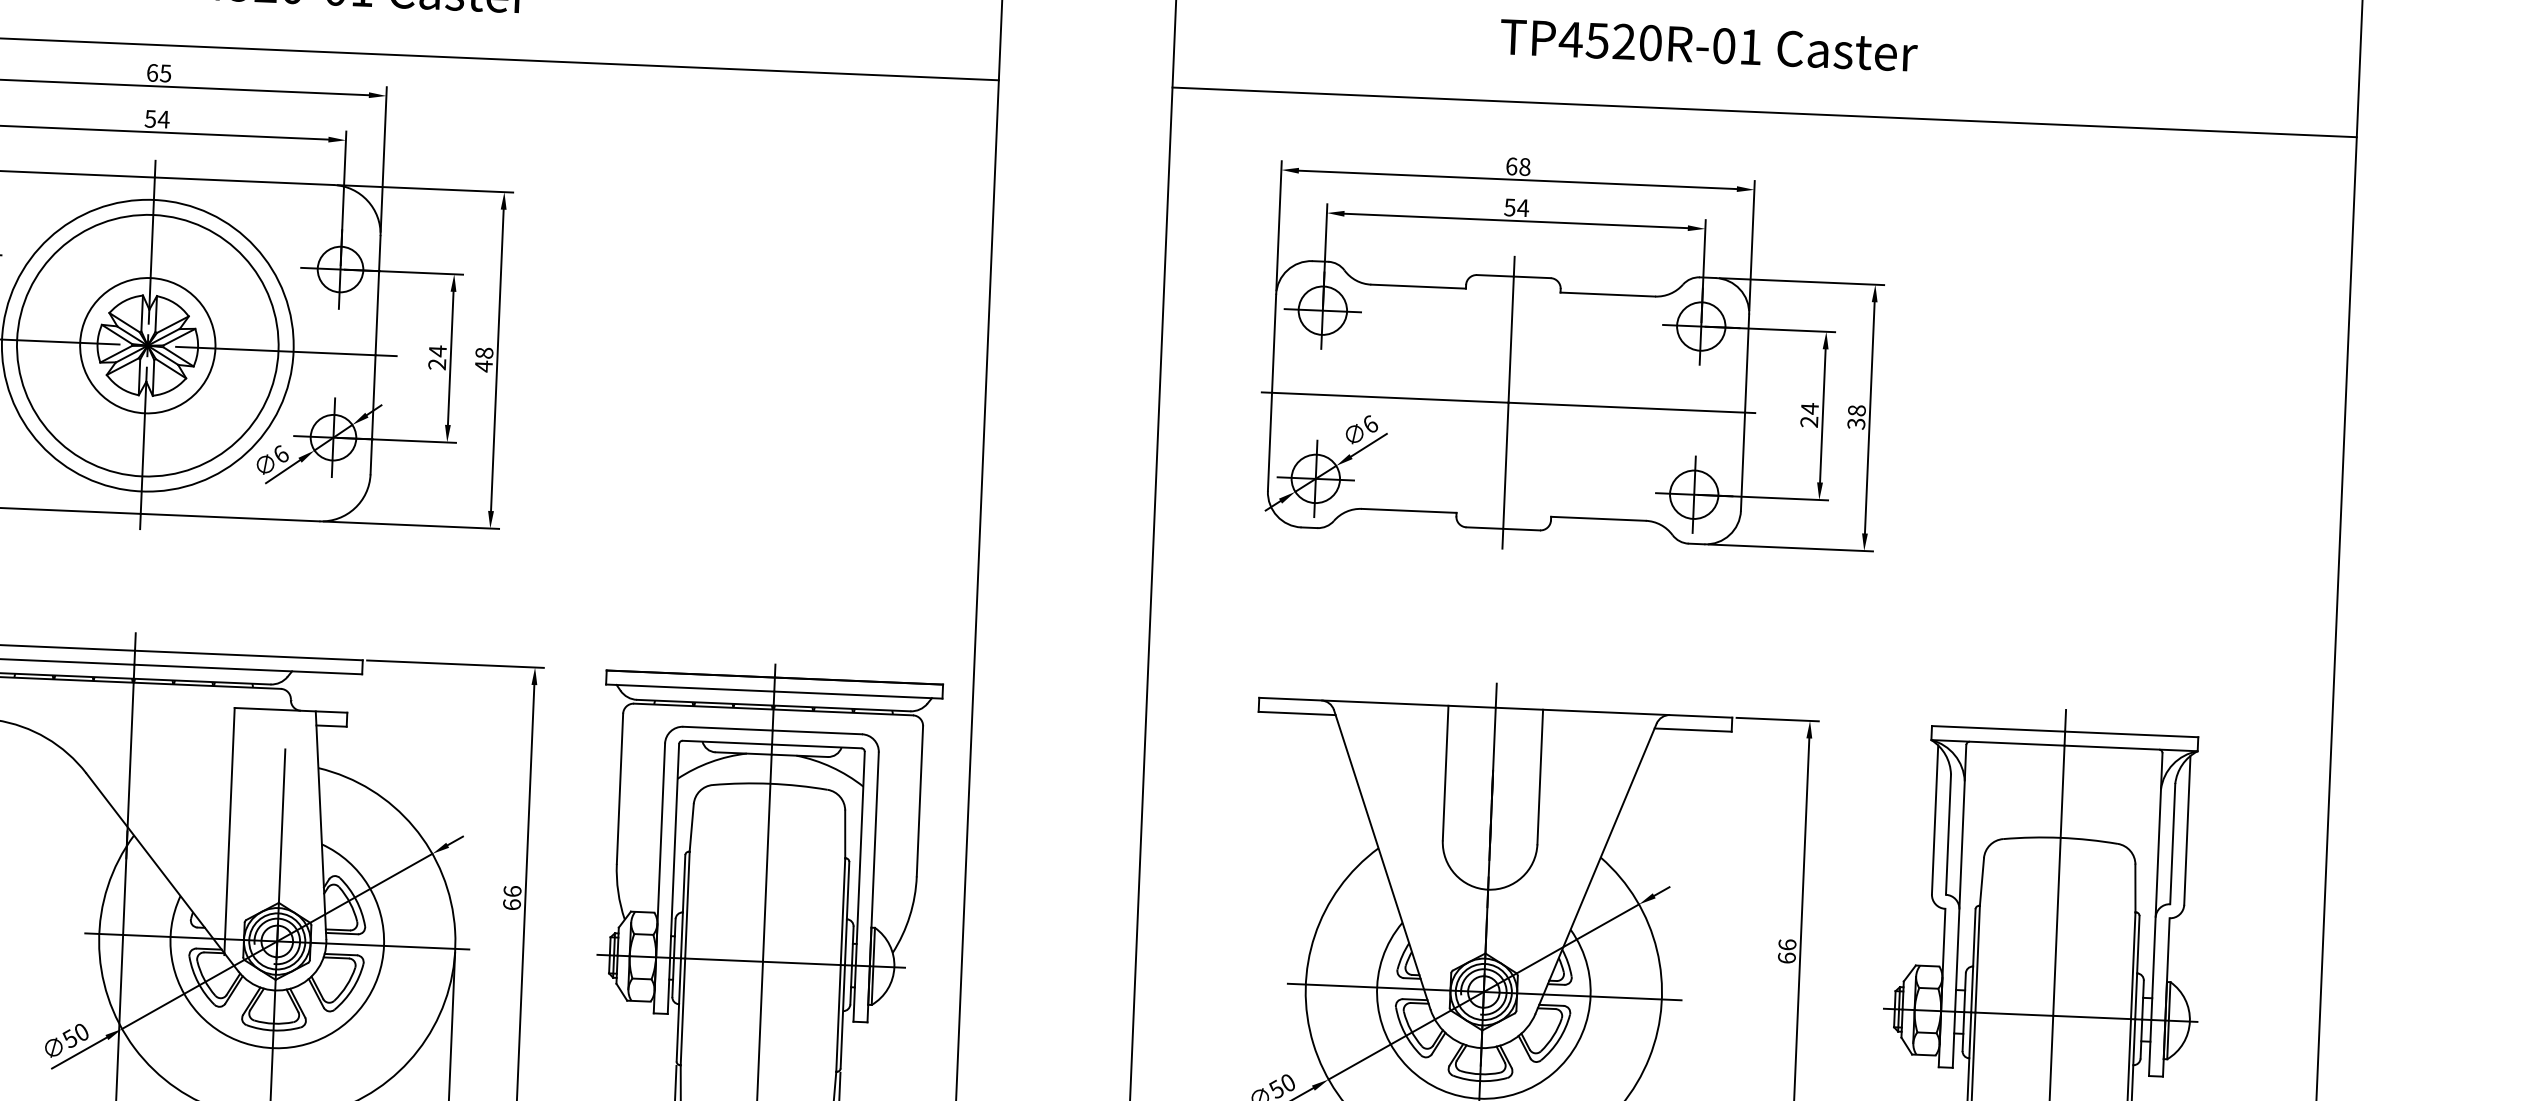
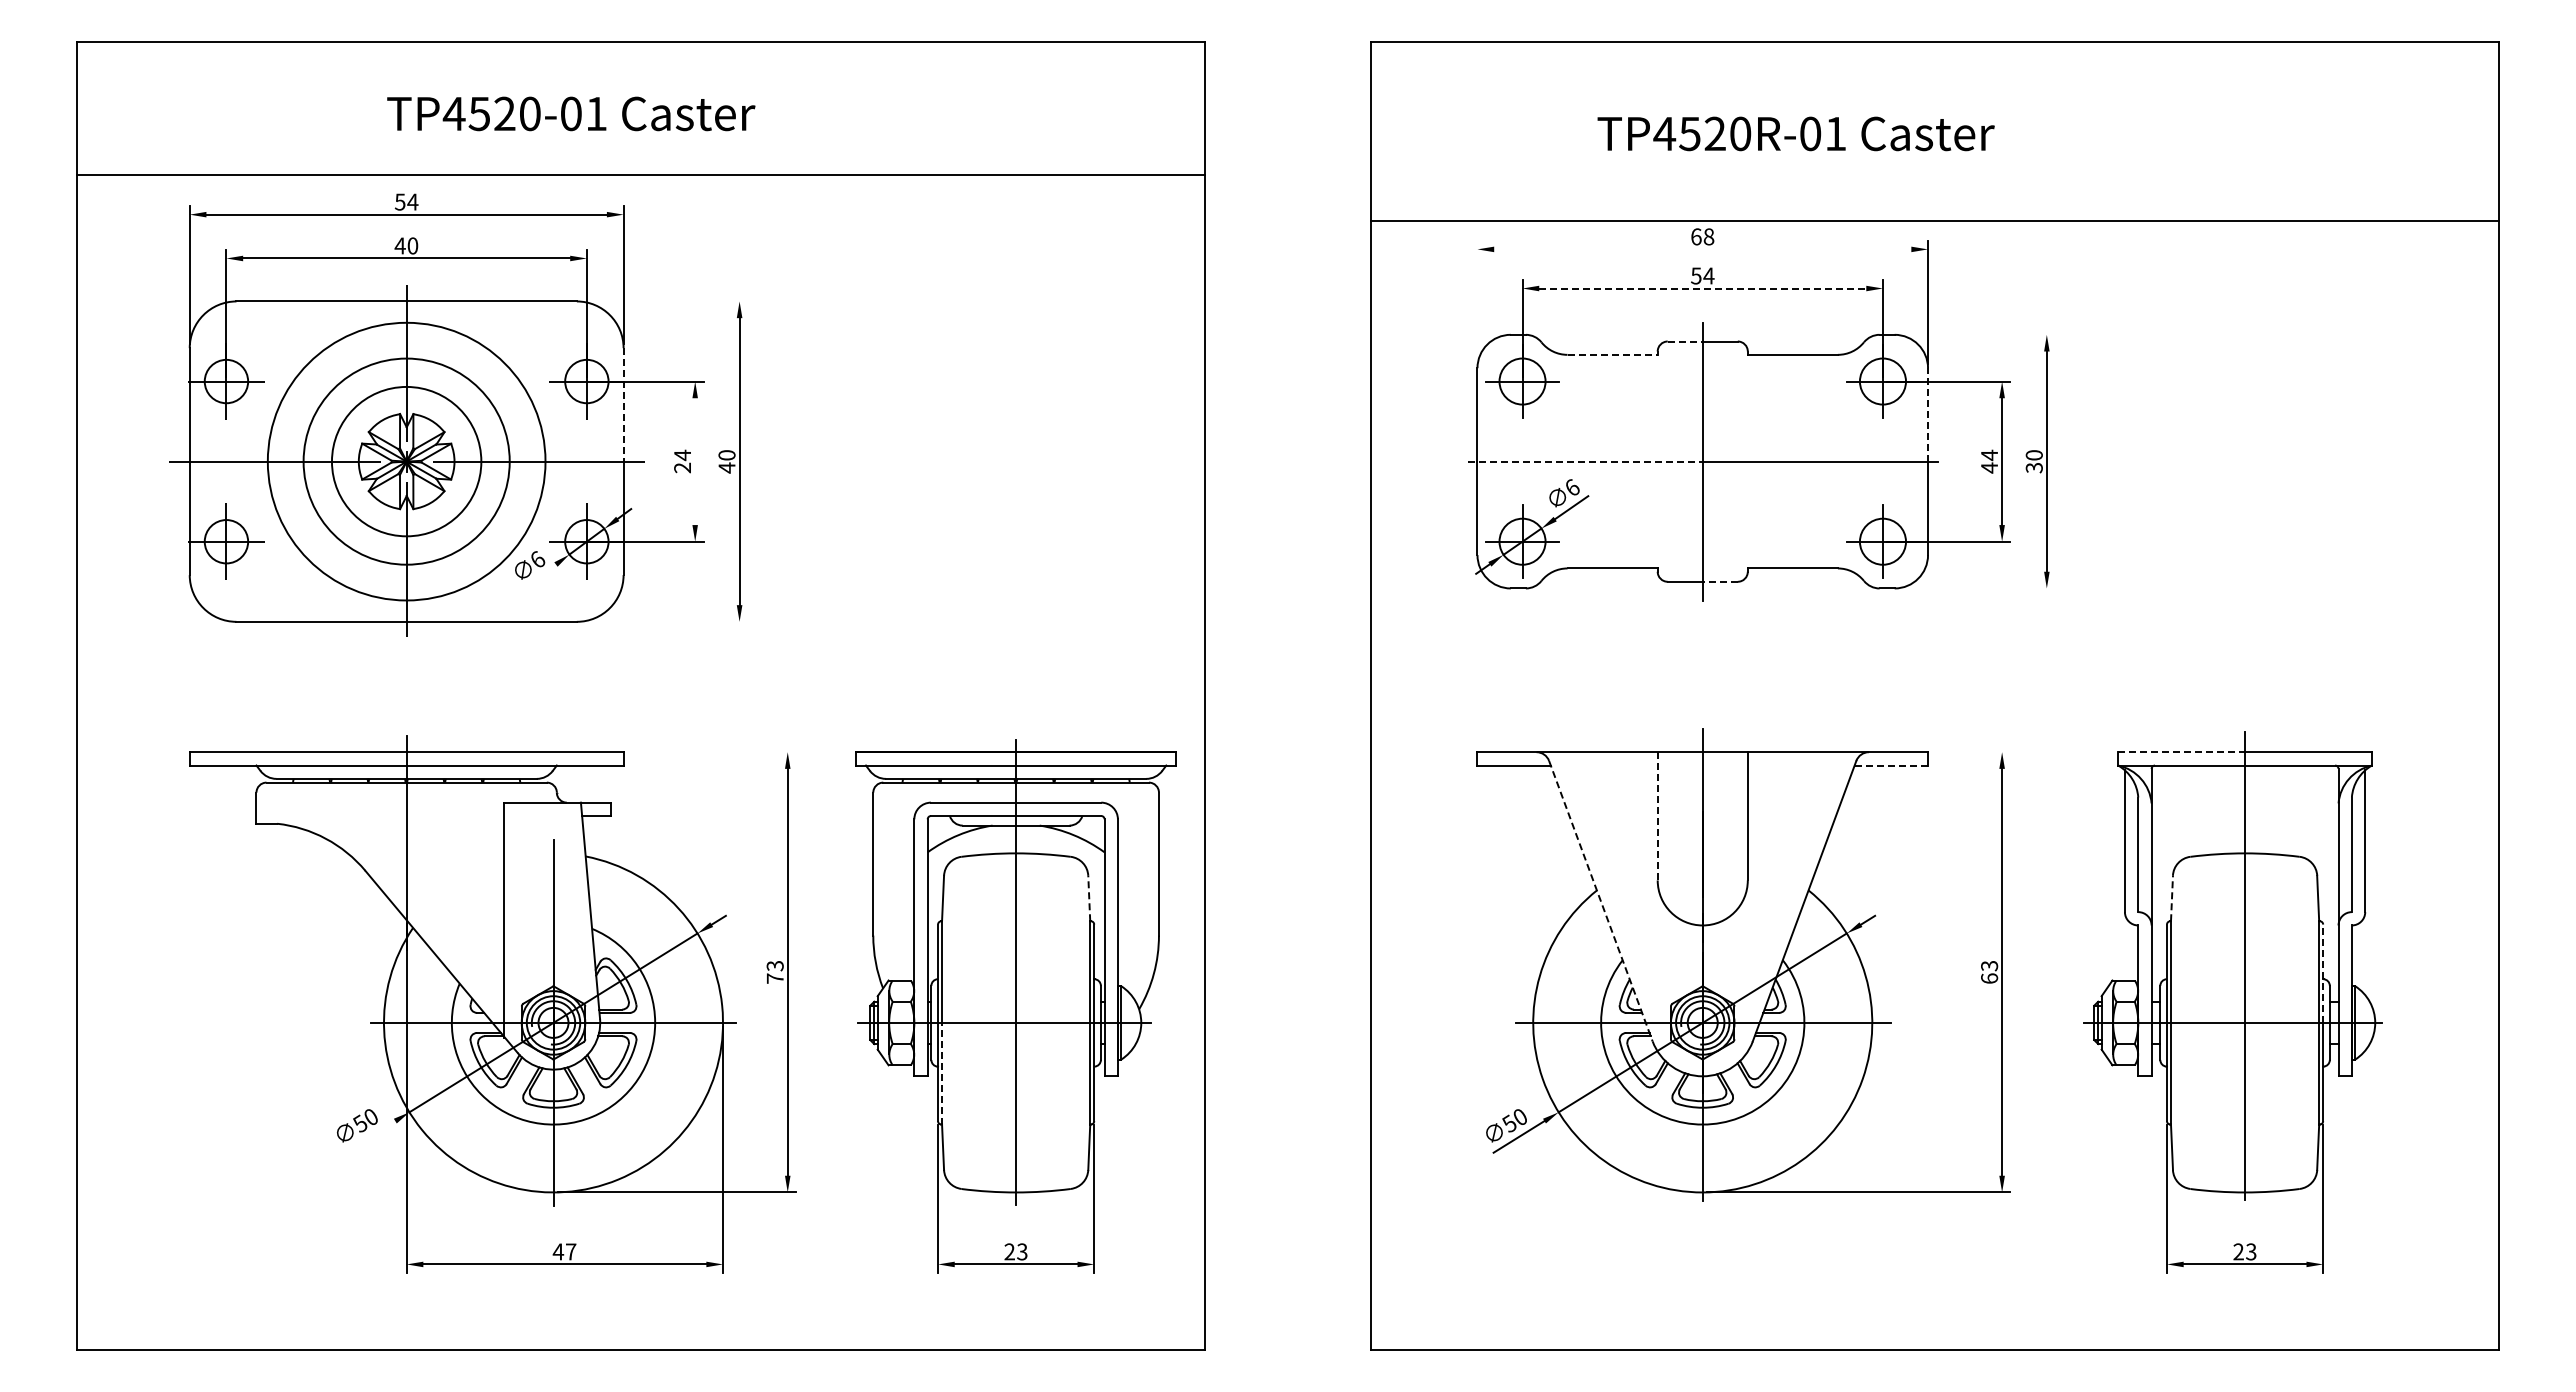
text: (1708, 44) -> (1795, 133), moved
text: (159, 72) -> (406, 201), 65 -> 54
line: (1764, 112) -> (1934, 221), moved
text: (157, 118) -> (406, 245), 54 -> 40
line: (1517, 179) -> (1702, 249), removed
line: (425, 188) -> (664, 301), removed
line: (1515, 220) -> (1702, 288), solid -> dashed
line: (1279, 225) -> (1477, 302), removed
line: (1495, 275) -> (1685, 341), solid -> dashed
line: (1801, 281) -> (1976, 334), removed
line: (1419, 286) -> (1613, 354), solid -> dashed
line: (377, 295) -> (623, 404), solid -> dashed
circle: (147, 345) -> (406, 461), size x0.6
circle: (147, 345) -> (406, 461), size x1.6
text: (484, 353) -> (727, 455), 48 -> 40
line: (451, 358) -> (695, 461), removed
line: (1747, 363) -> (1928, 414), solid -> dashed
line: (1385, 397) -> (1585, 461), solid -> dashed
text: (1857, 410) -> (2034, 455), 38 -> 30
text: (1809, 421) -> (1989, 467), 24 -> 44
line: (282, 471) -> (539, 575), removed
line: (411, 524) -> (664, 621), removed
line: (1521, 529) -> (1720, 581), solid -> dashed
line: (1790, 547) -> (1976, 588), removed
line: (455, 664) -> (711, 752), removed
line: (1777, 719) -> (1971, 752), removed
line: (1999, 729) -> (2182, 752), solid -> dashed
line: (1693, 730) -> (1891, 765), solid -> dashed
line: (1445, 772) -> (1657, 815), solid -> dashed
line: (845, 834) -> (1089, 898), solid -> dashed
line: (1382, 860) -> (1601, 901), solid -> dashed
line: (1981, 882) -> (2171, 898), solid -> dashed
text: (511, 897) -> (774, 971), 66 -> 73
text: (1787, 944) -> (1989, 965), 66 -> 63
line: (2137, 967) -> (2323, 973), solid -> dashed
line: (683, 1011) -> (942, 1073), solid -> dashed
line: (79, 1052) -> (369, 1136), removed

